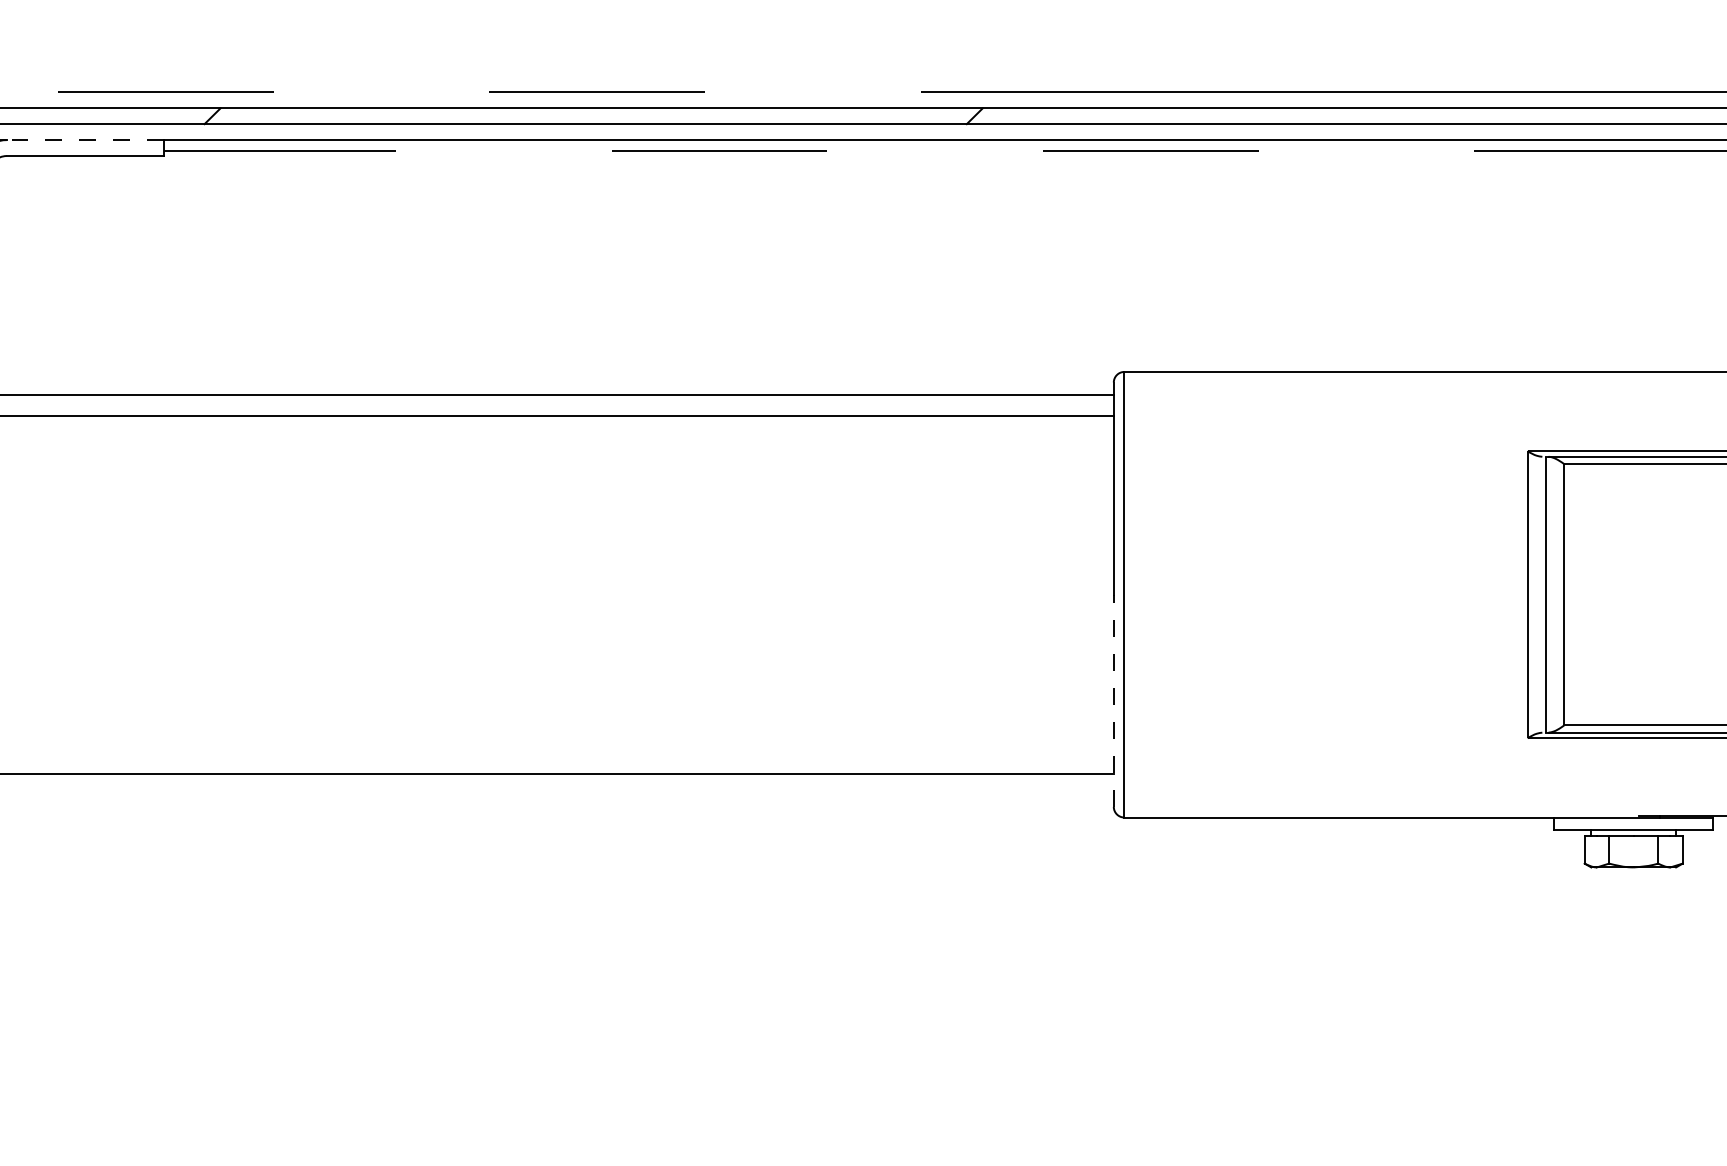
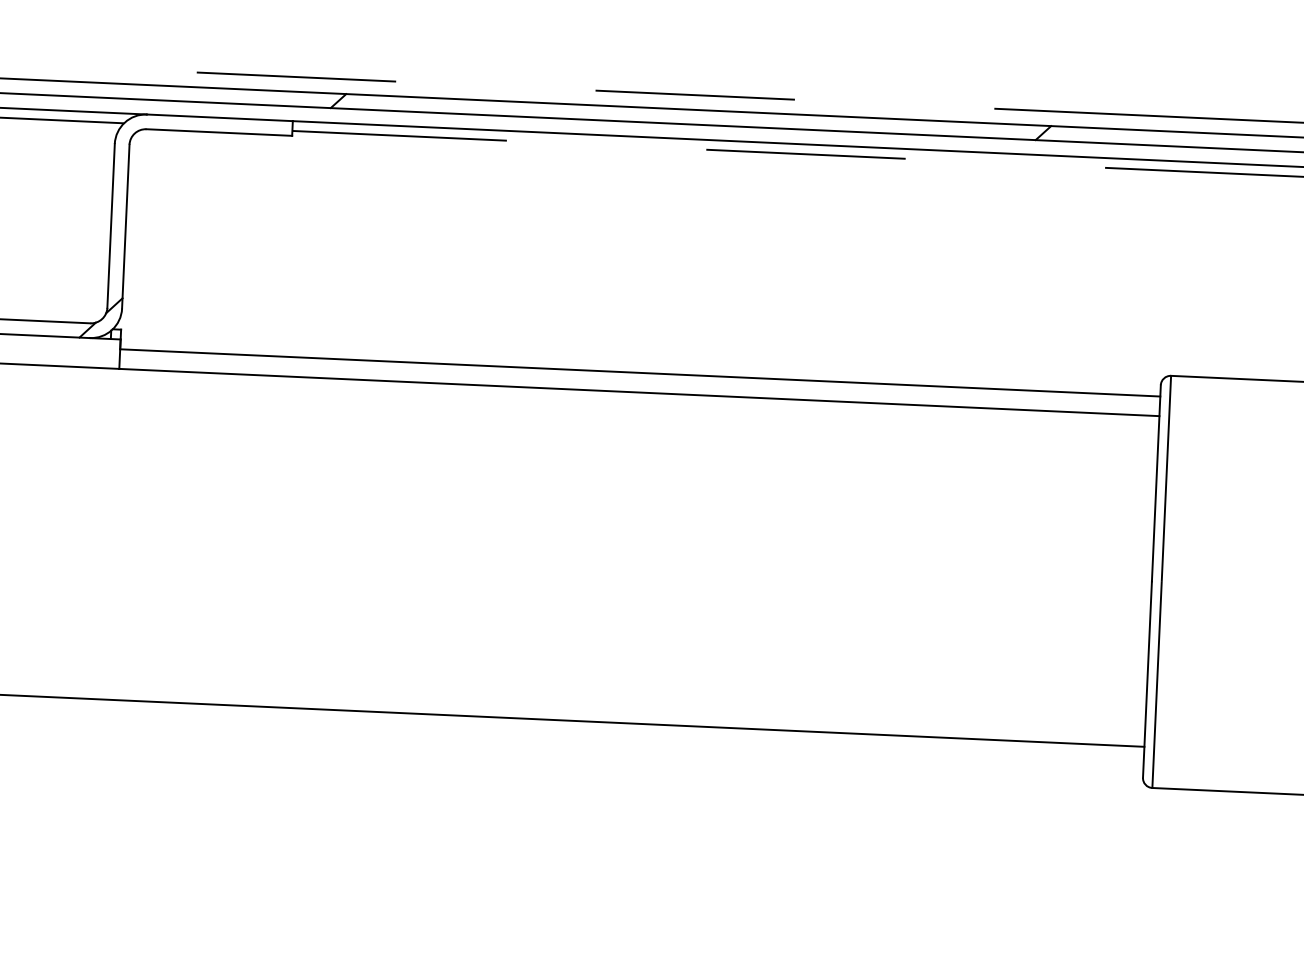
line: (85, 140) -> (219, 118), dashed -> solid
line: (1113, 700) -> (1147, 679), dashed -> solid

